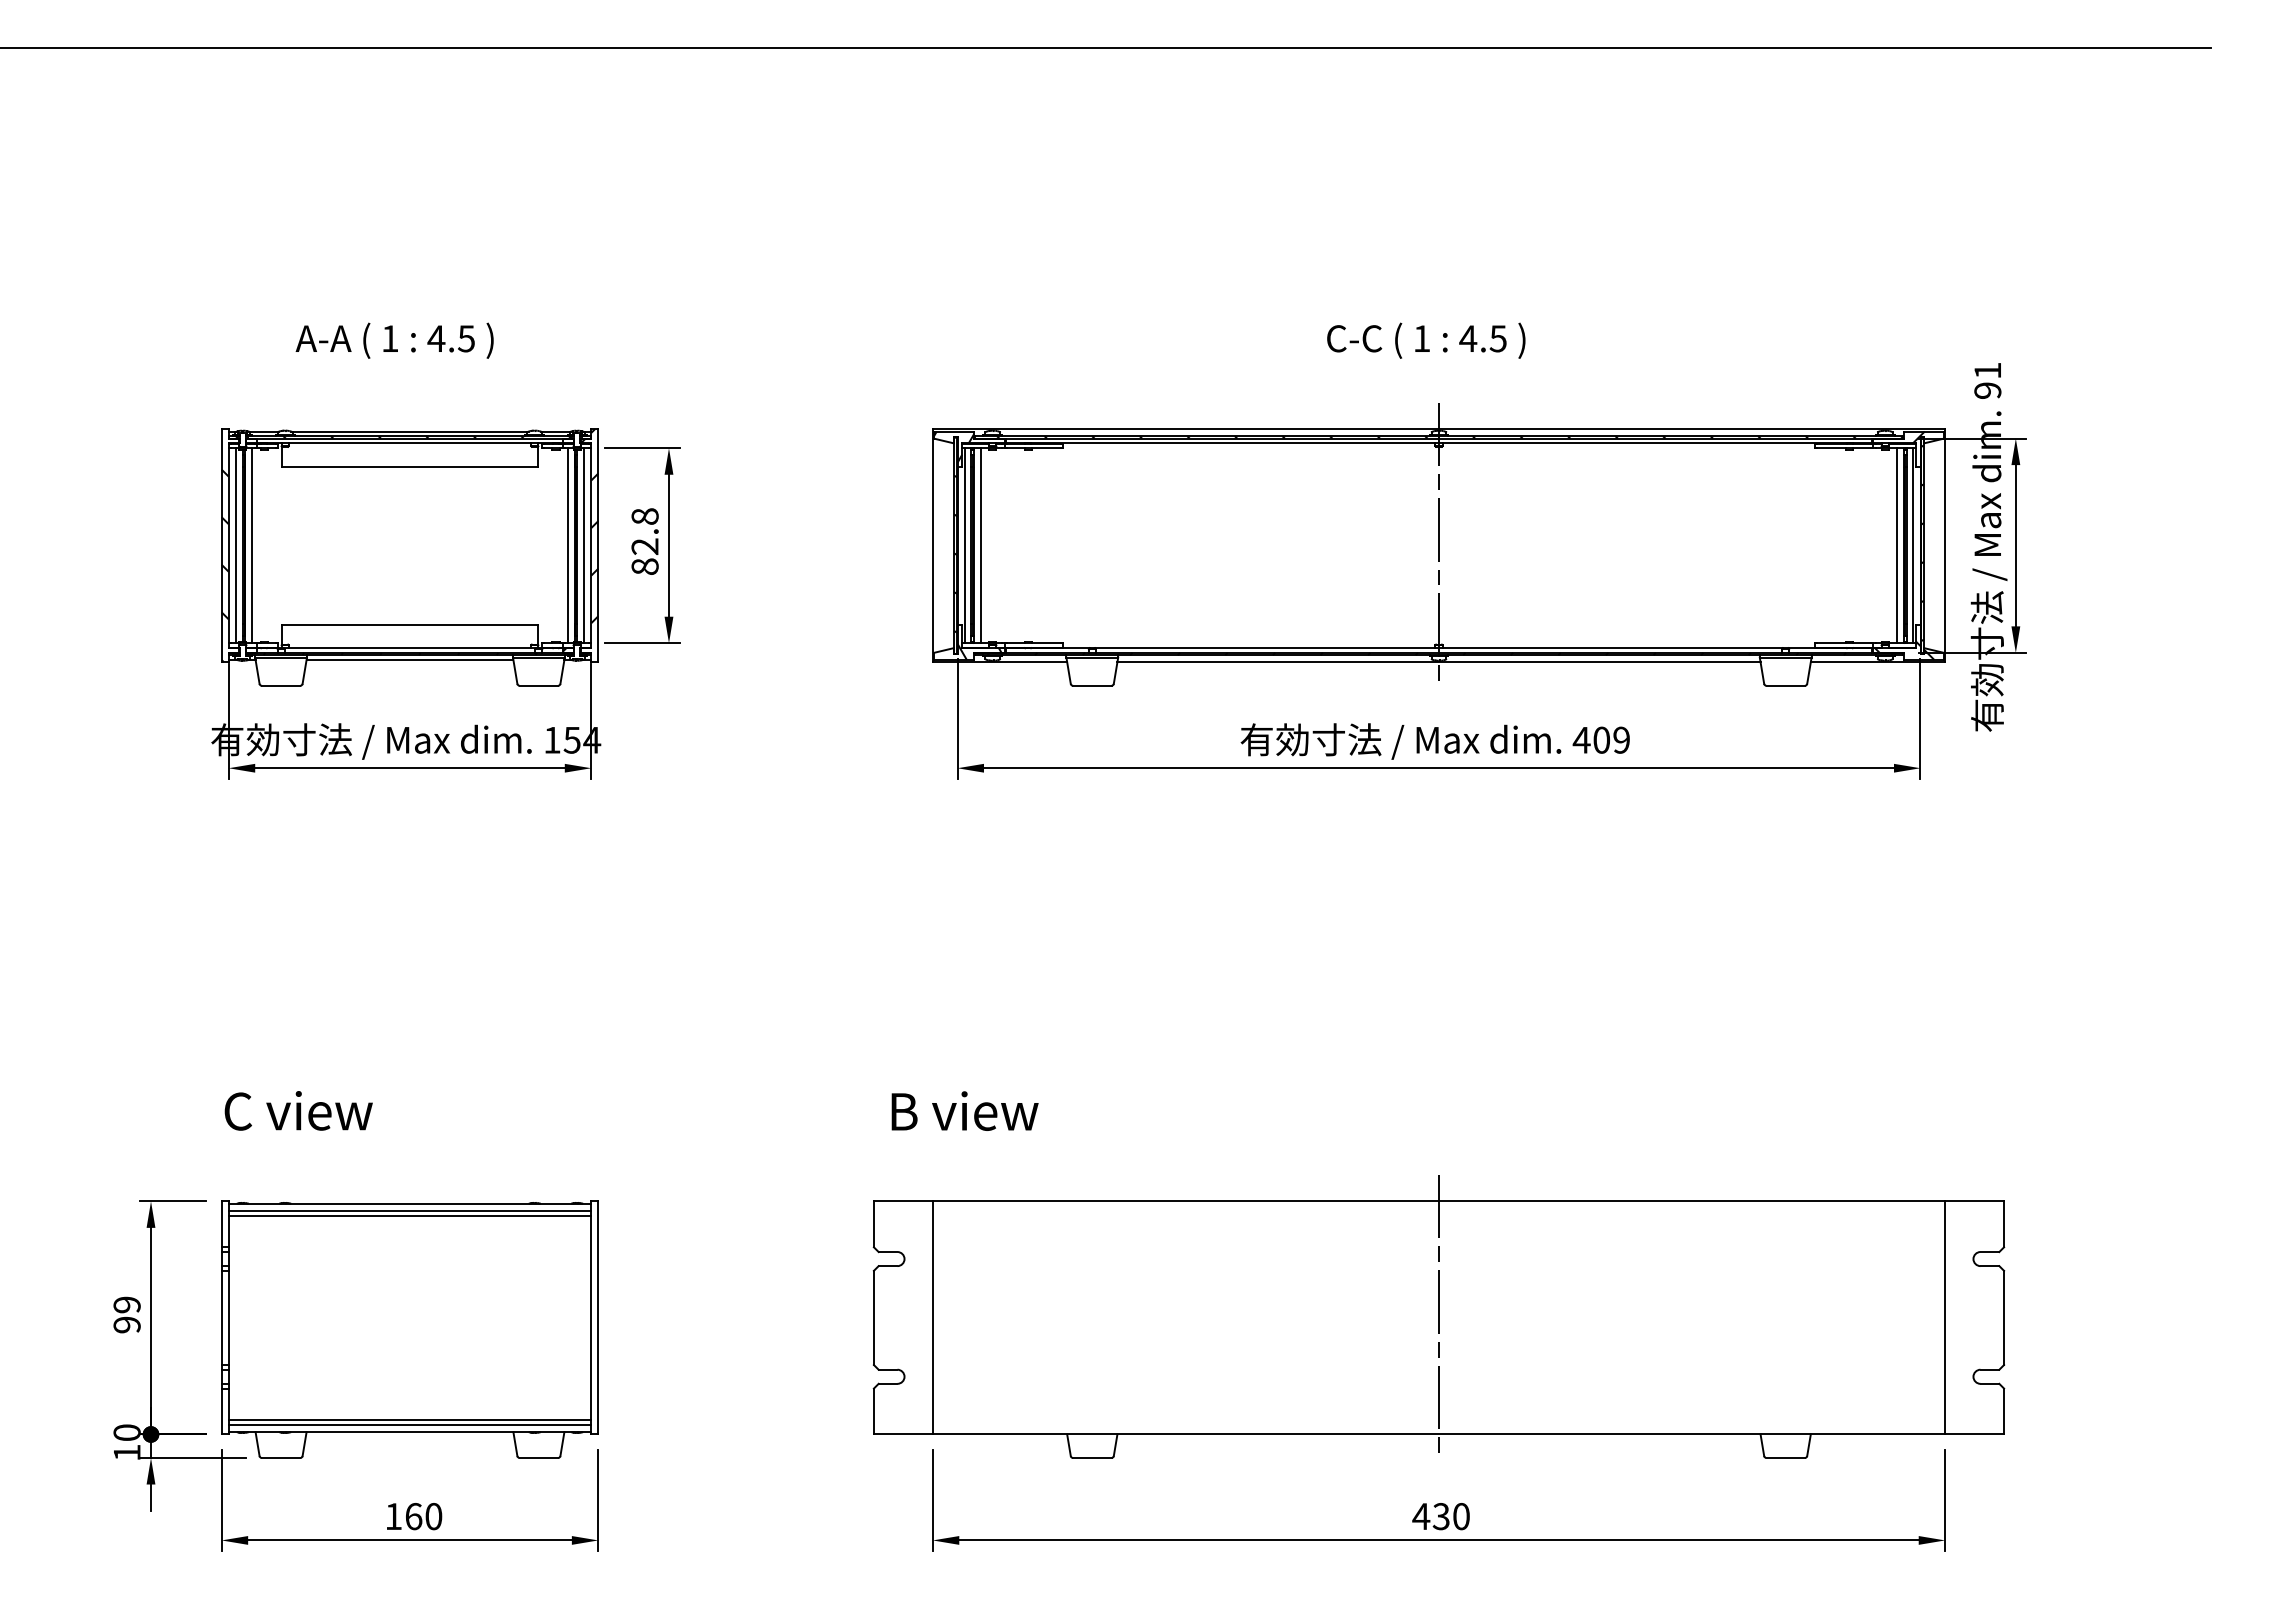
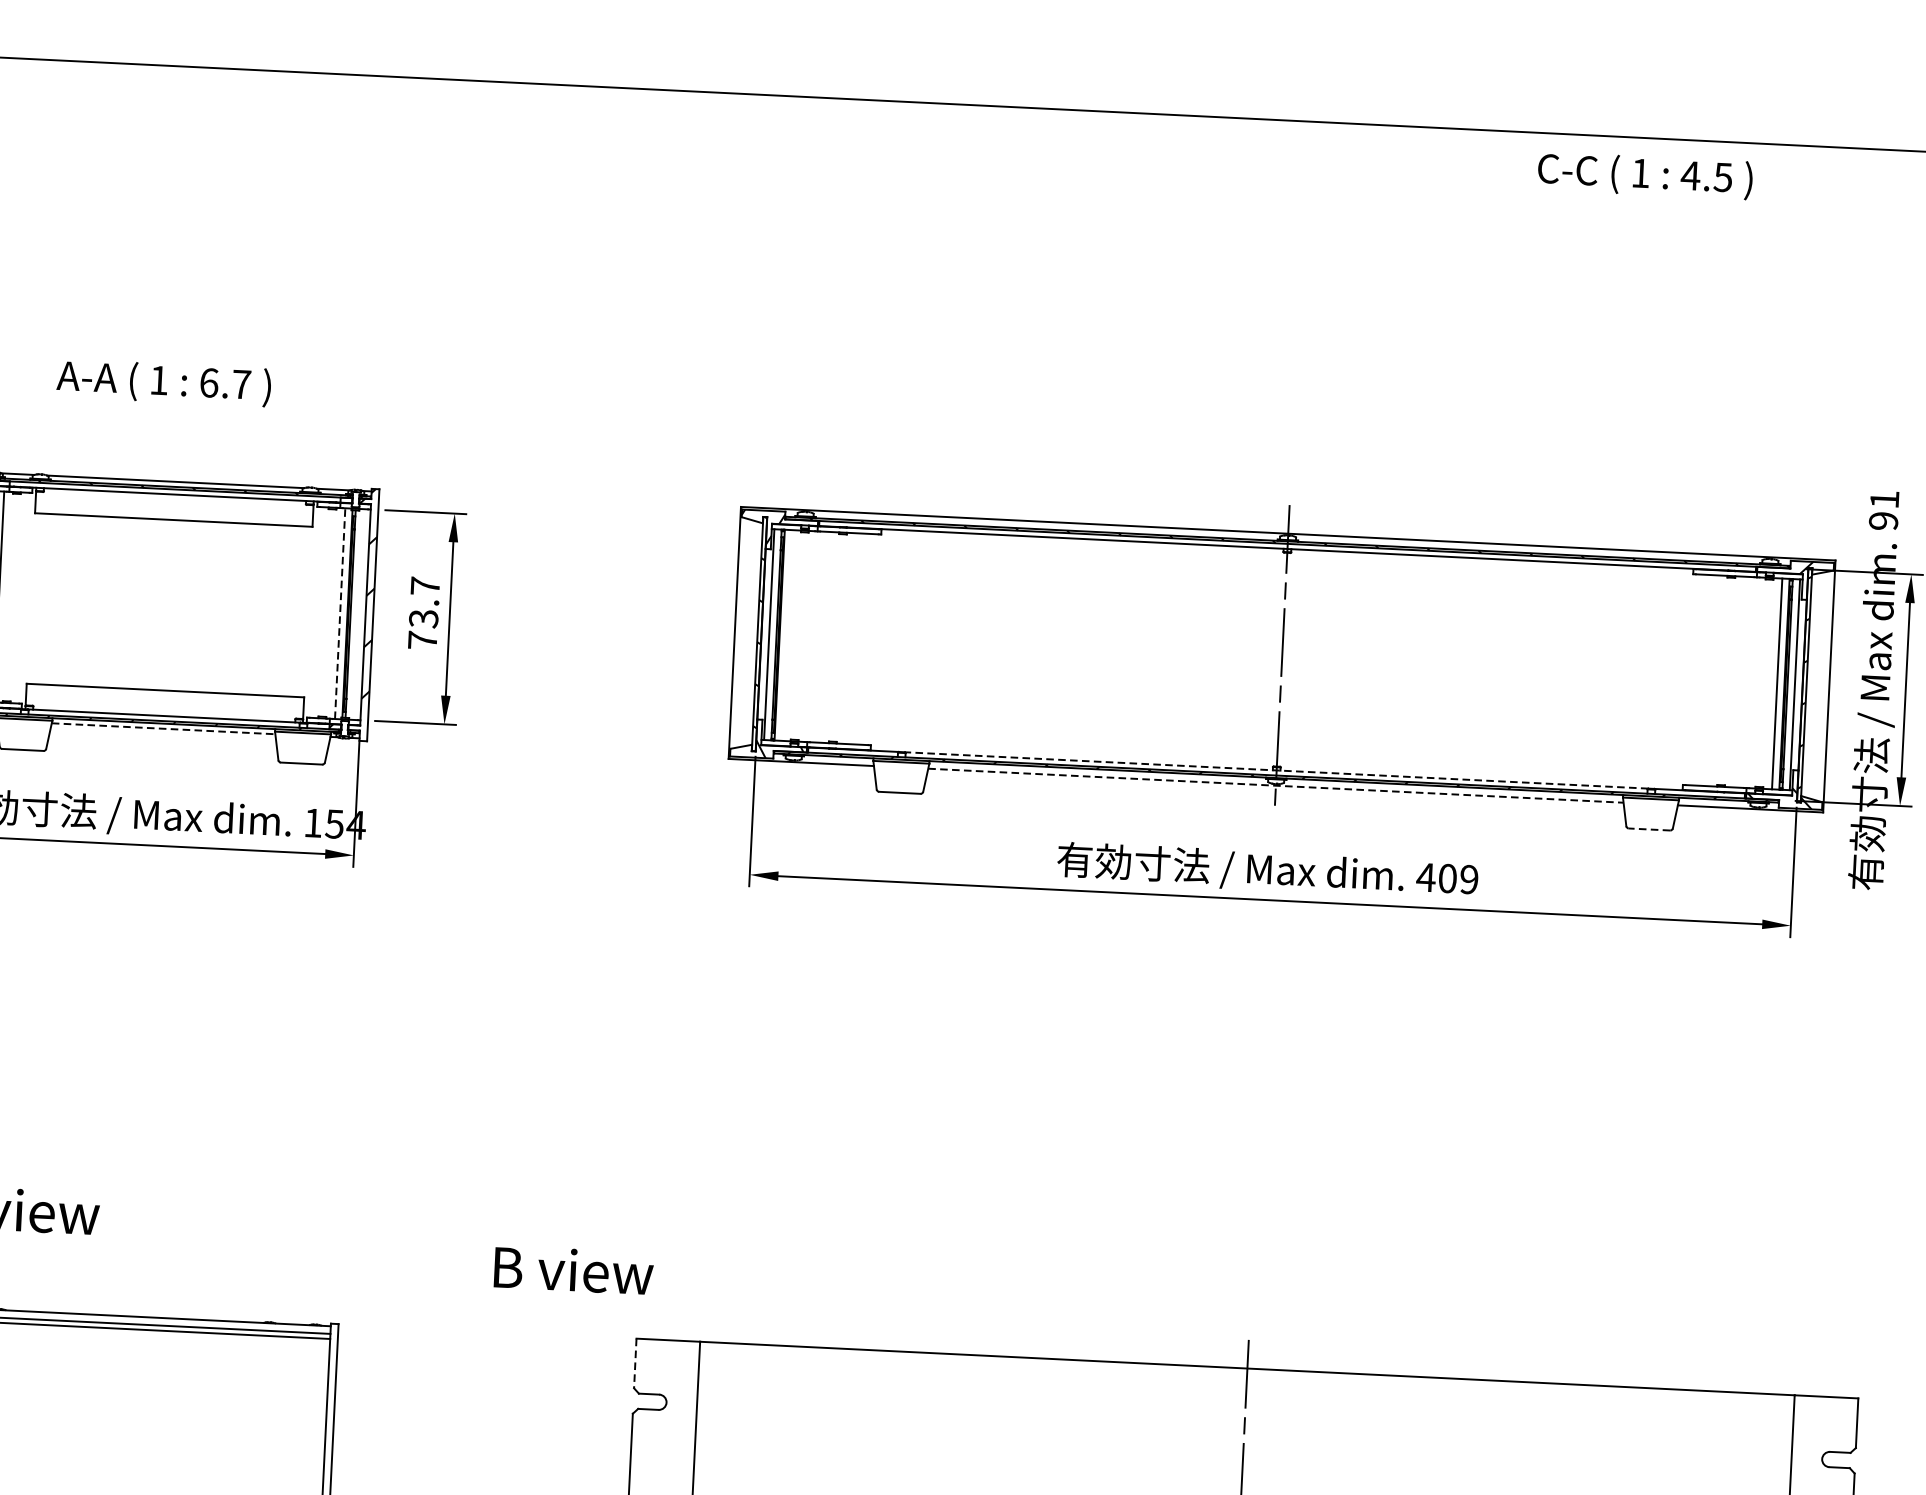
text: (450, 338) -> (224, 383), 4.5 -> 6.7
text: (1426, 340) -> (1645, 175), moved
text: (644, 541) -> (423, 613), 82.8 -> 73.7
line: (567, 545) -> (339, 613), solid -> dashed
line: (584, 545) -> (358, 614), removed
line: (981, 545) -> (787, 635), removed
line: (1439, 648) -> (1277, 770), solid -> dashed
line: (410, 659) -> (164, 728), solid -> dashed
line: (1439, 662) -> (1276, 785), solid -> dashed
line: (1785, 685) -> (1649, 829), solid -> dashed
text: (964, 1110) -> (573, 1269), moved
line: (873, 1224) -> (634, 1363), solid -> dashed

